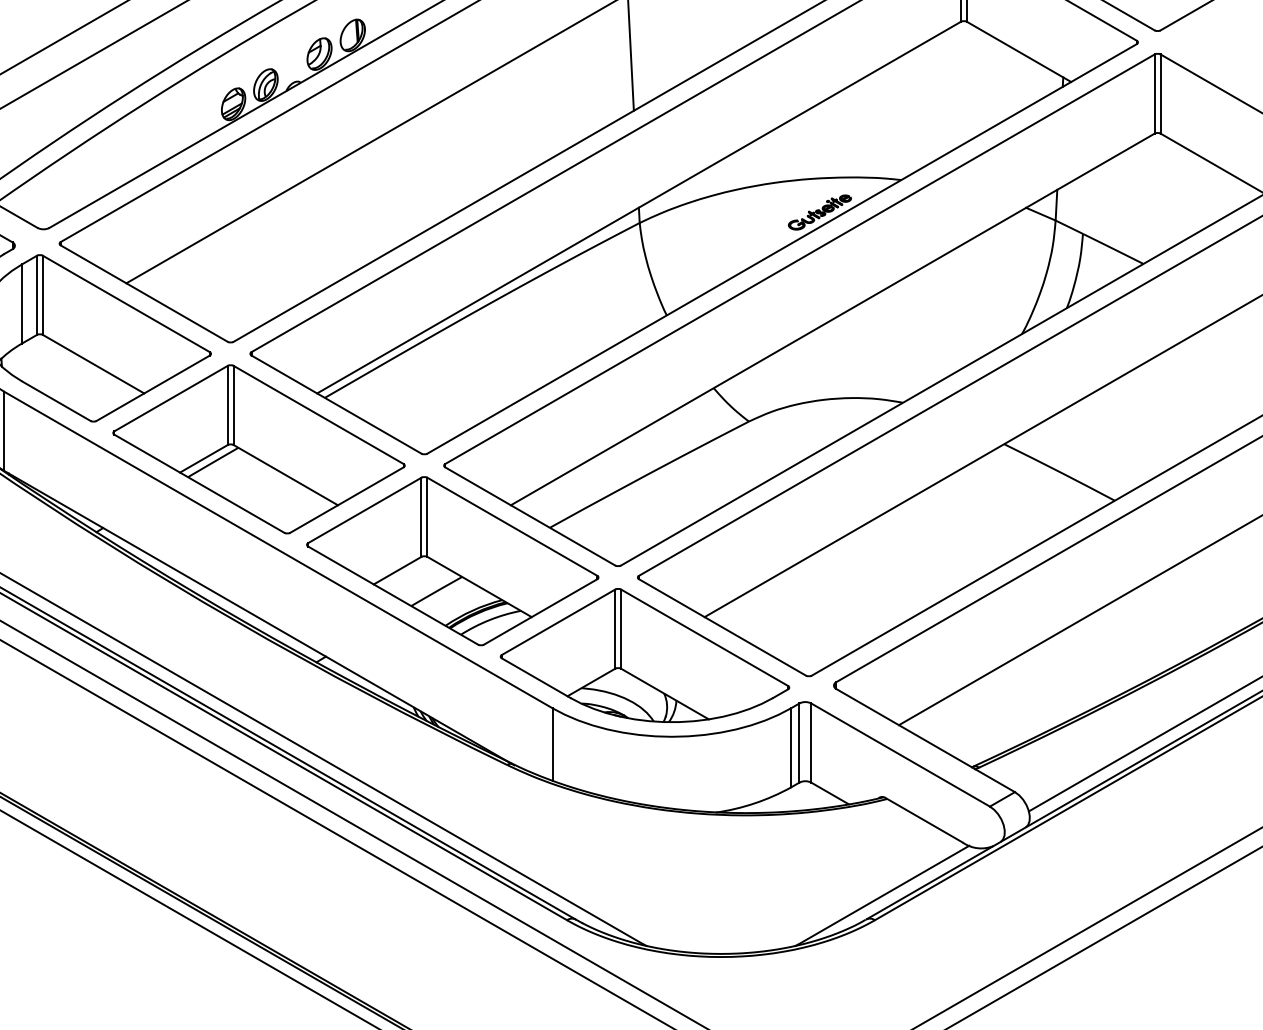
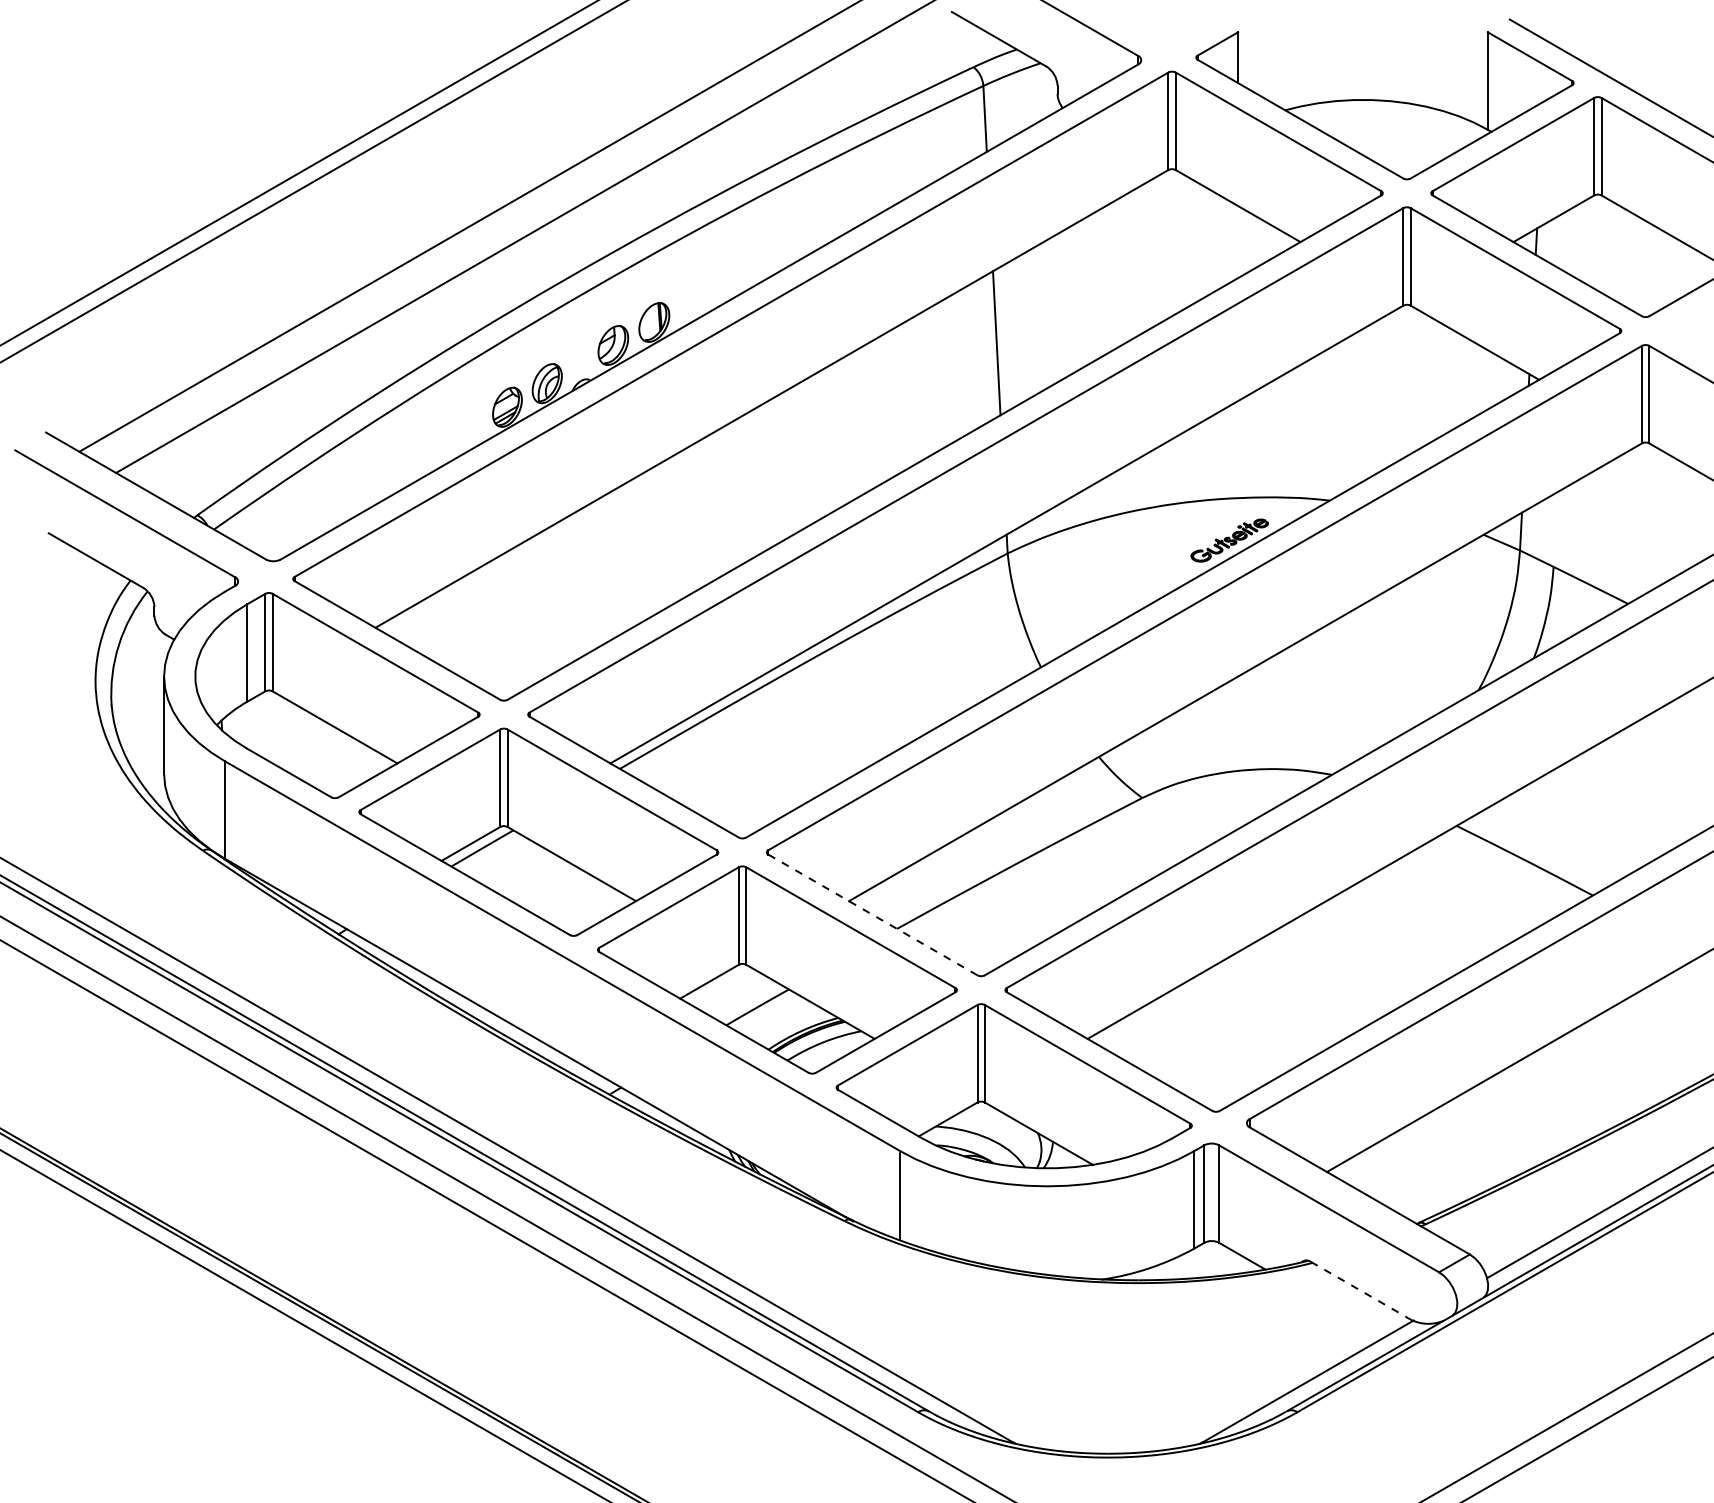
line: (529, 516) -> (872, 914), solid -> dashed
line: (924, 820) -> (1358, 1289), solid -> dashed

